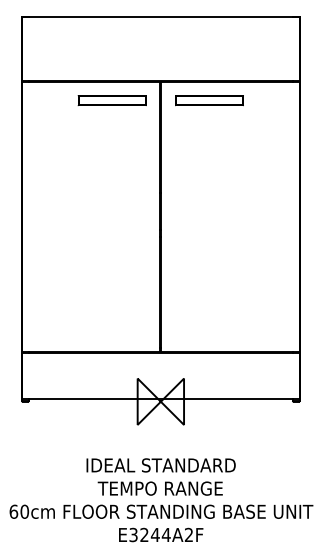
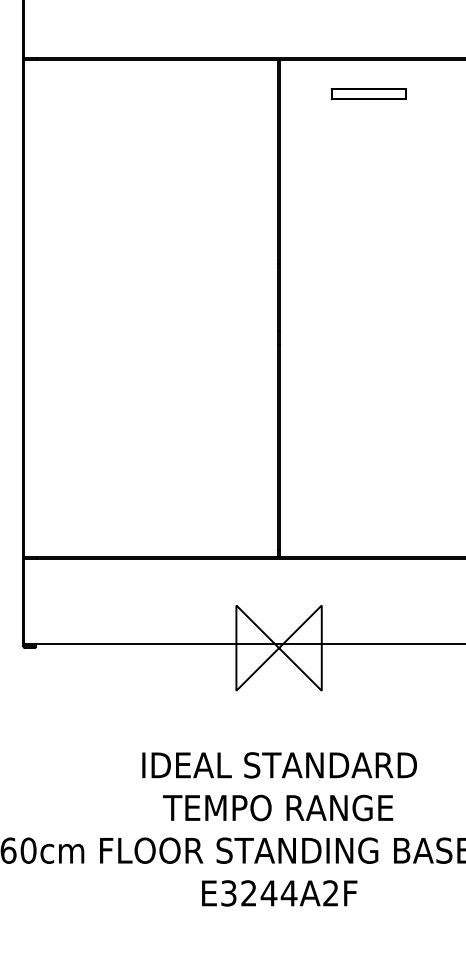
part: (111, 100) -> (188, 93), removed
part: (209, 100) -> (368, 93), size x0.6

